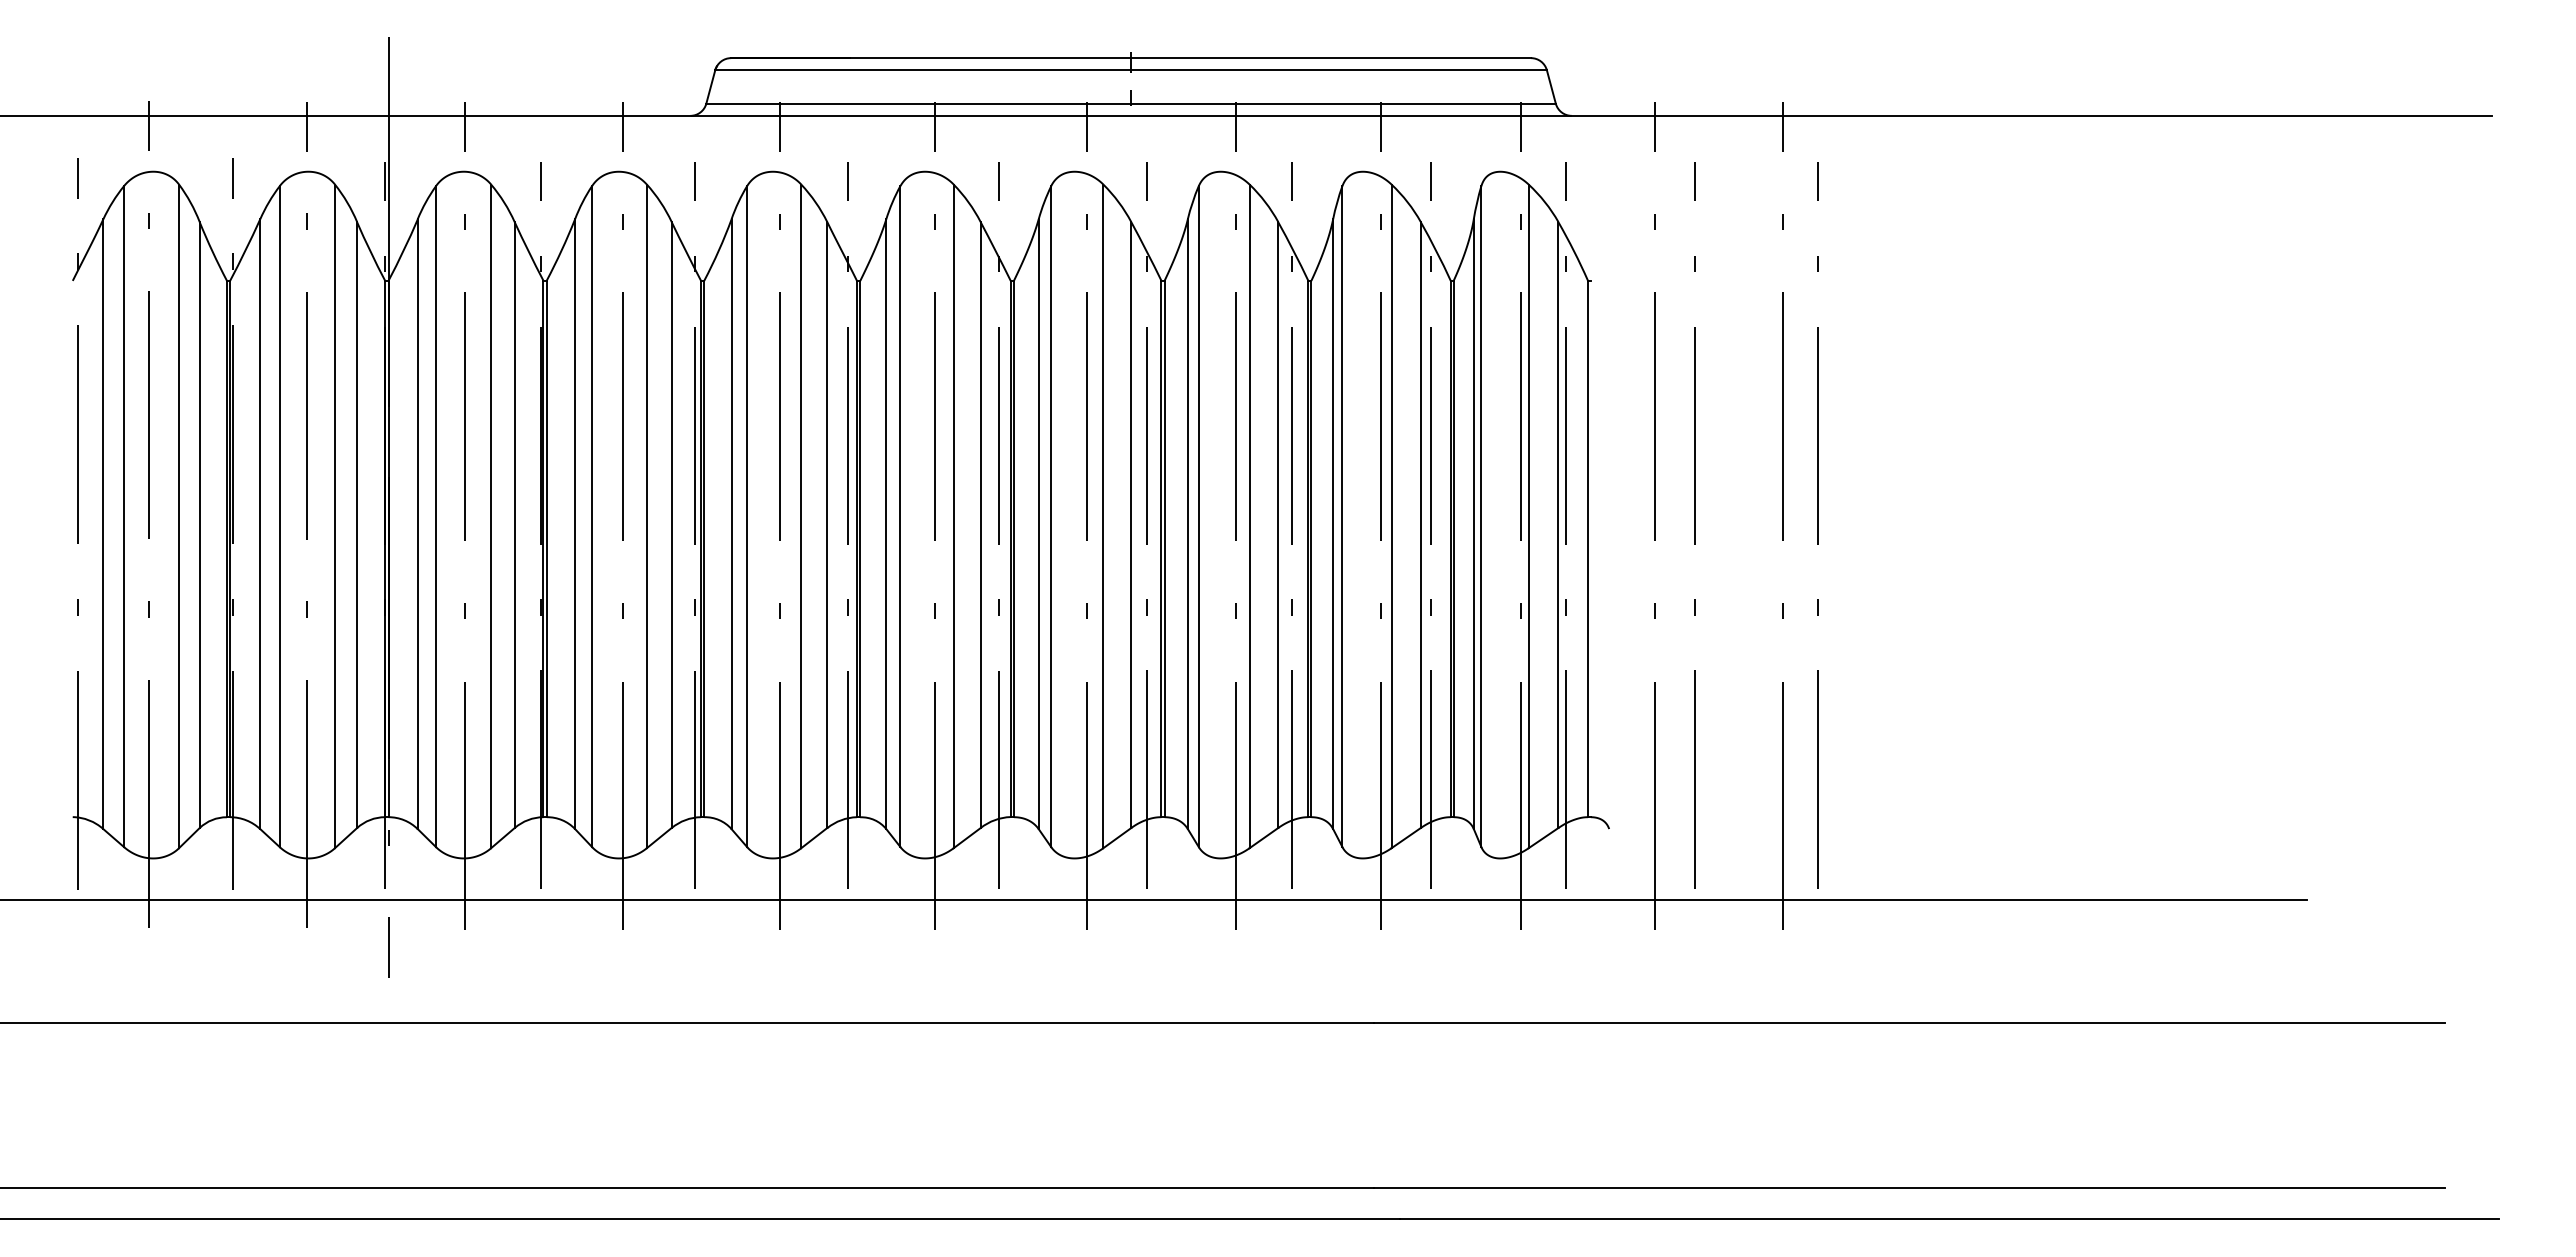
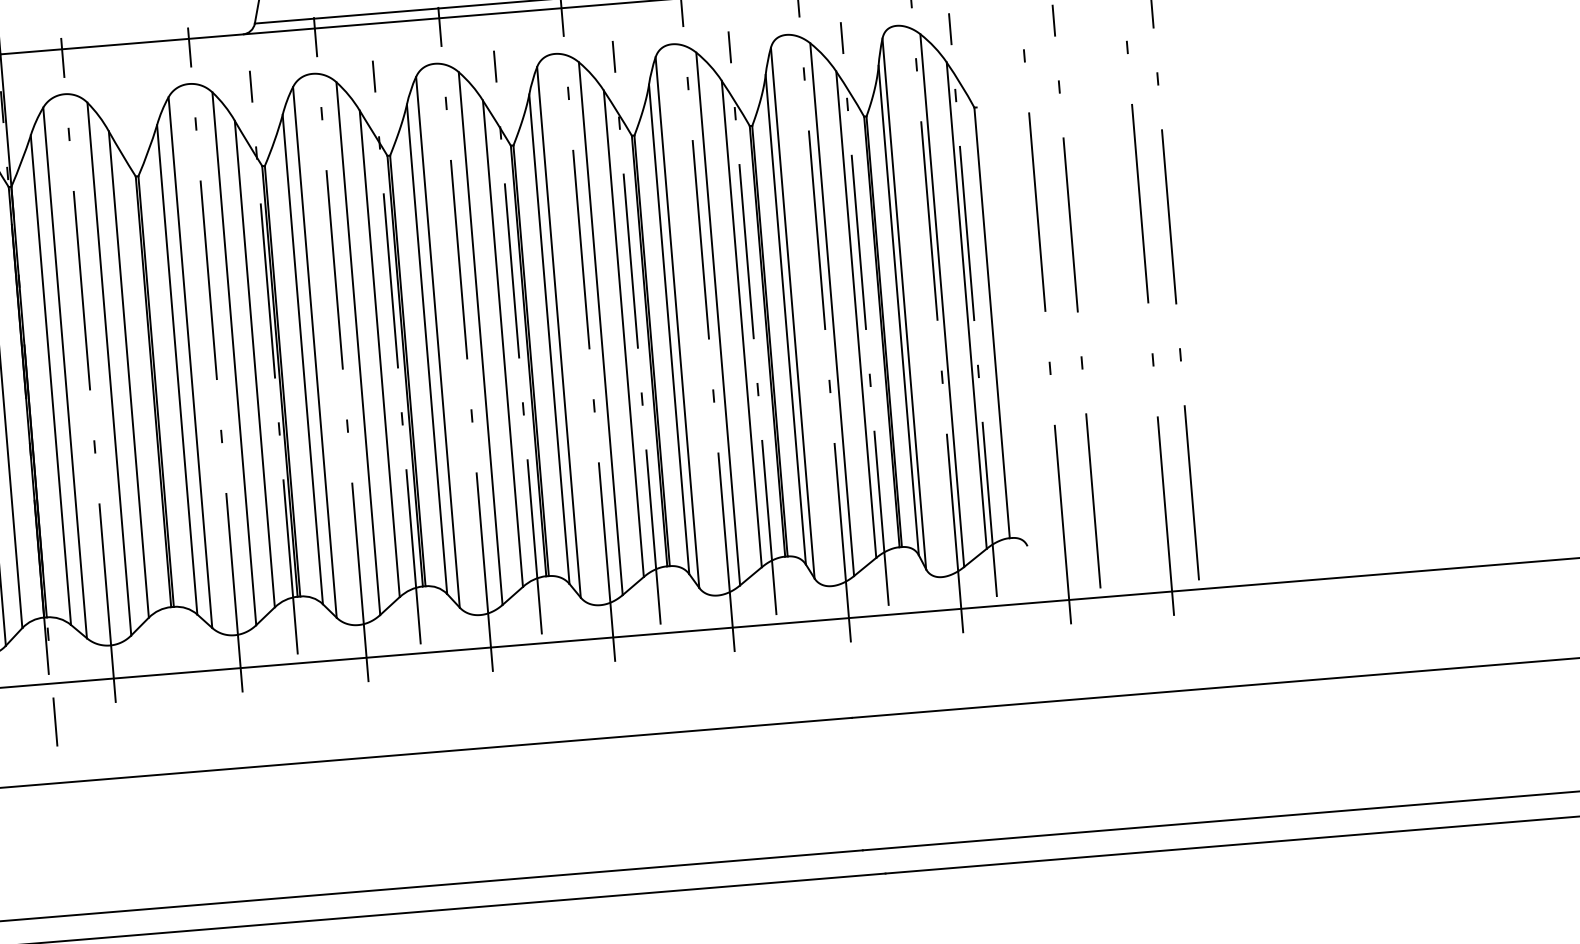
line: (540, 524) -> (149, 372), removed

